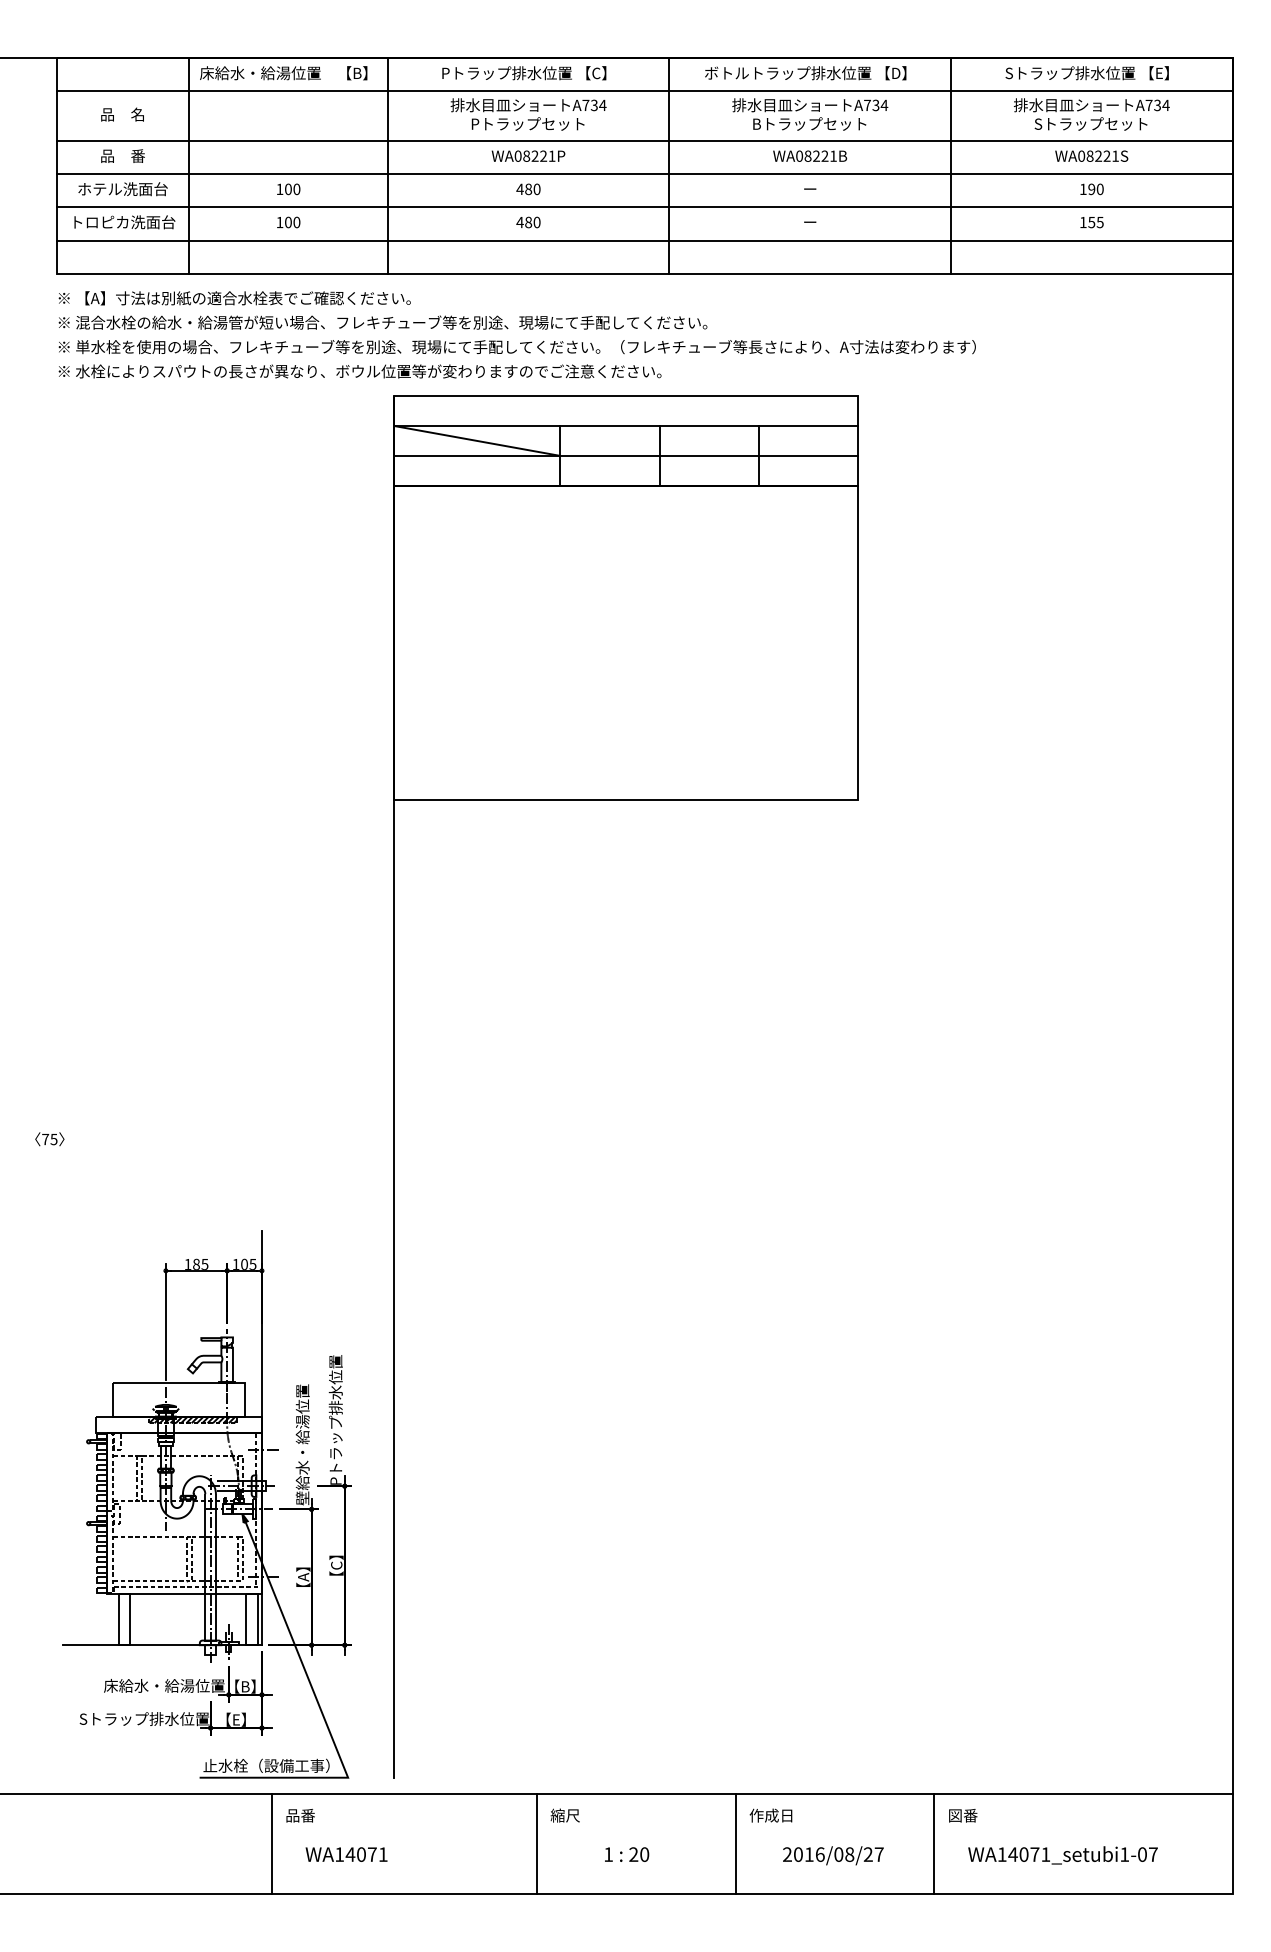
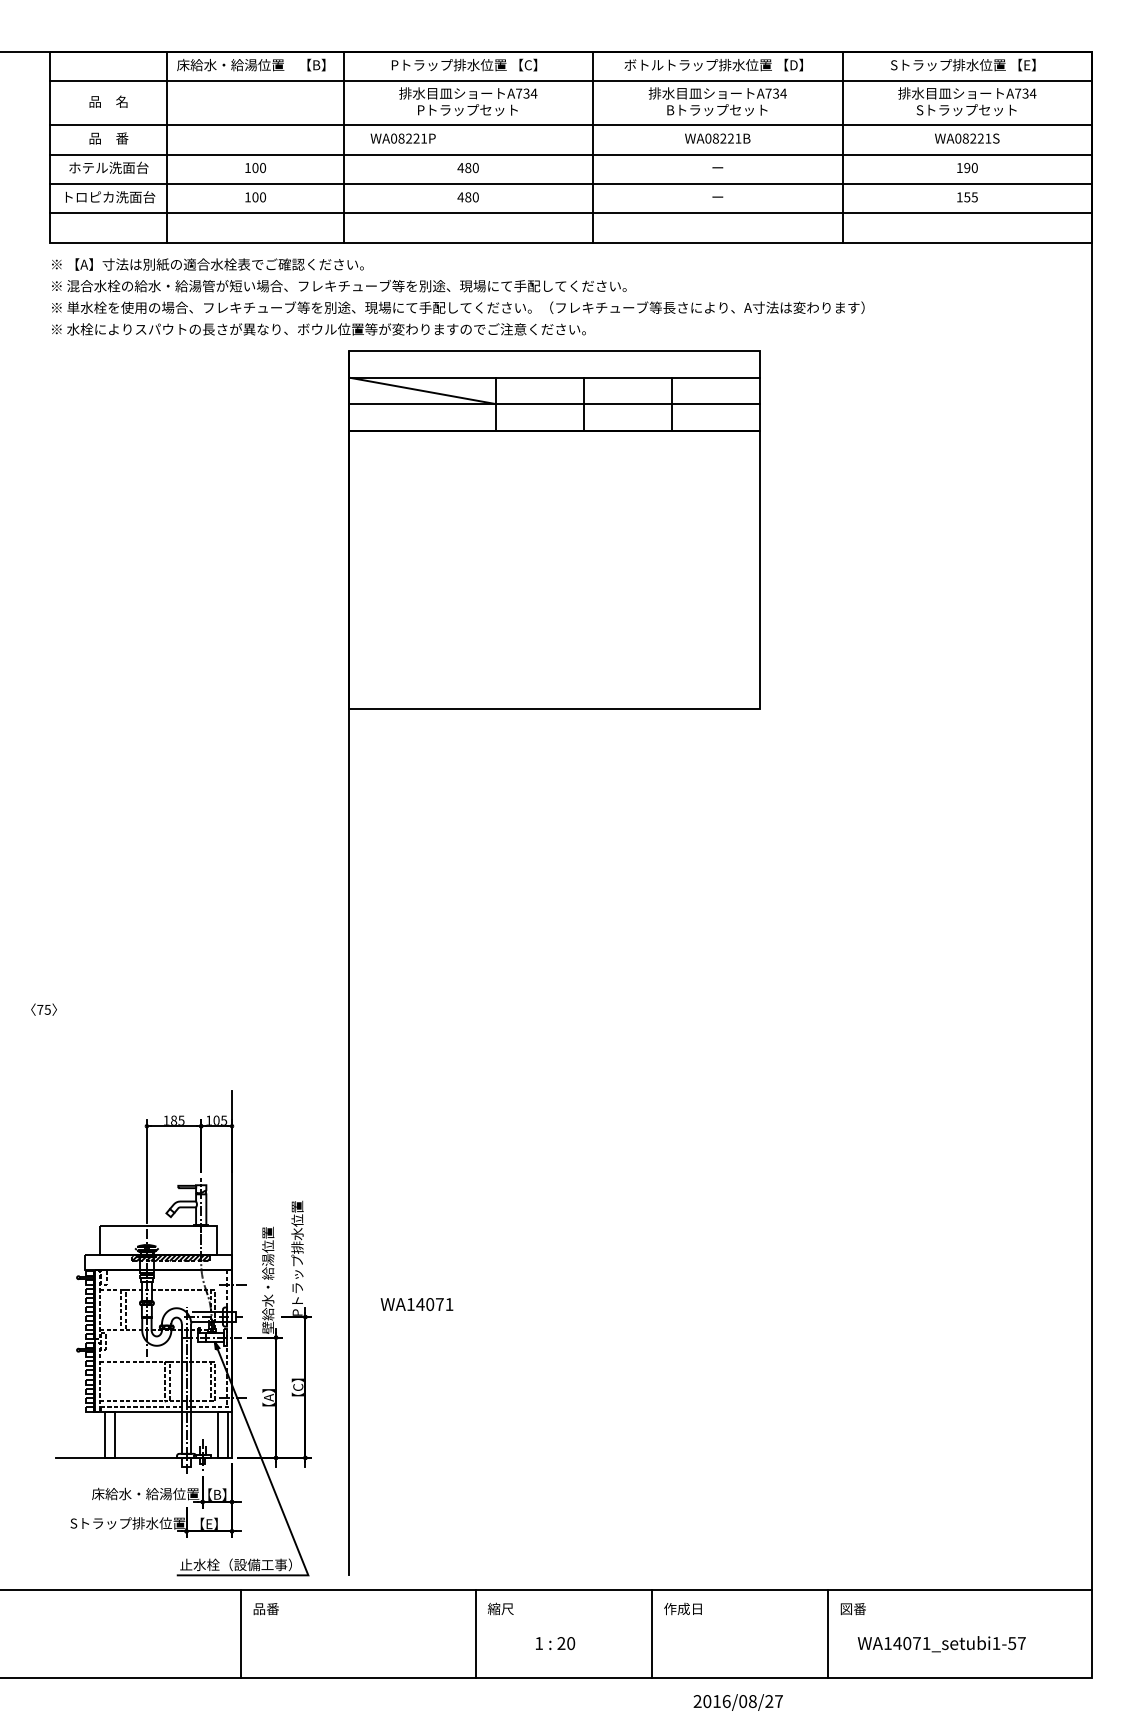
text: (527, 156) -> (402, 138), moved
text: (346, 1854) -> (416, 1304), moved
text: (1142, 1854) -> (1012, 1643), WA14071_setubi1-07 -> WA14071_setubi1-57
text: (832, 1855) -> (737, 1702), moved

